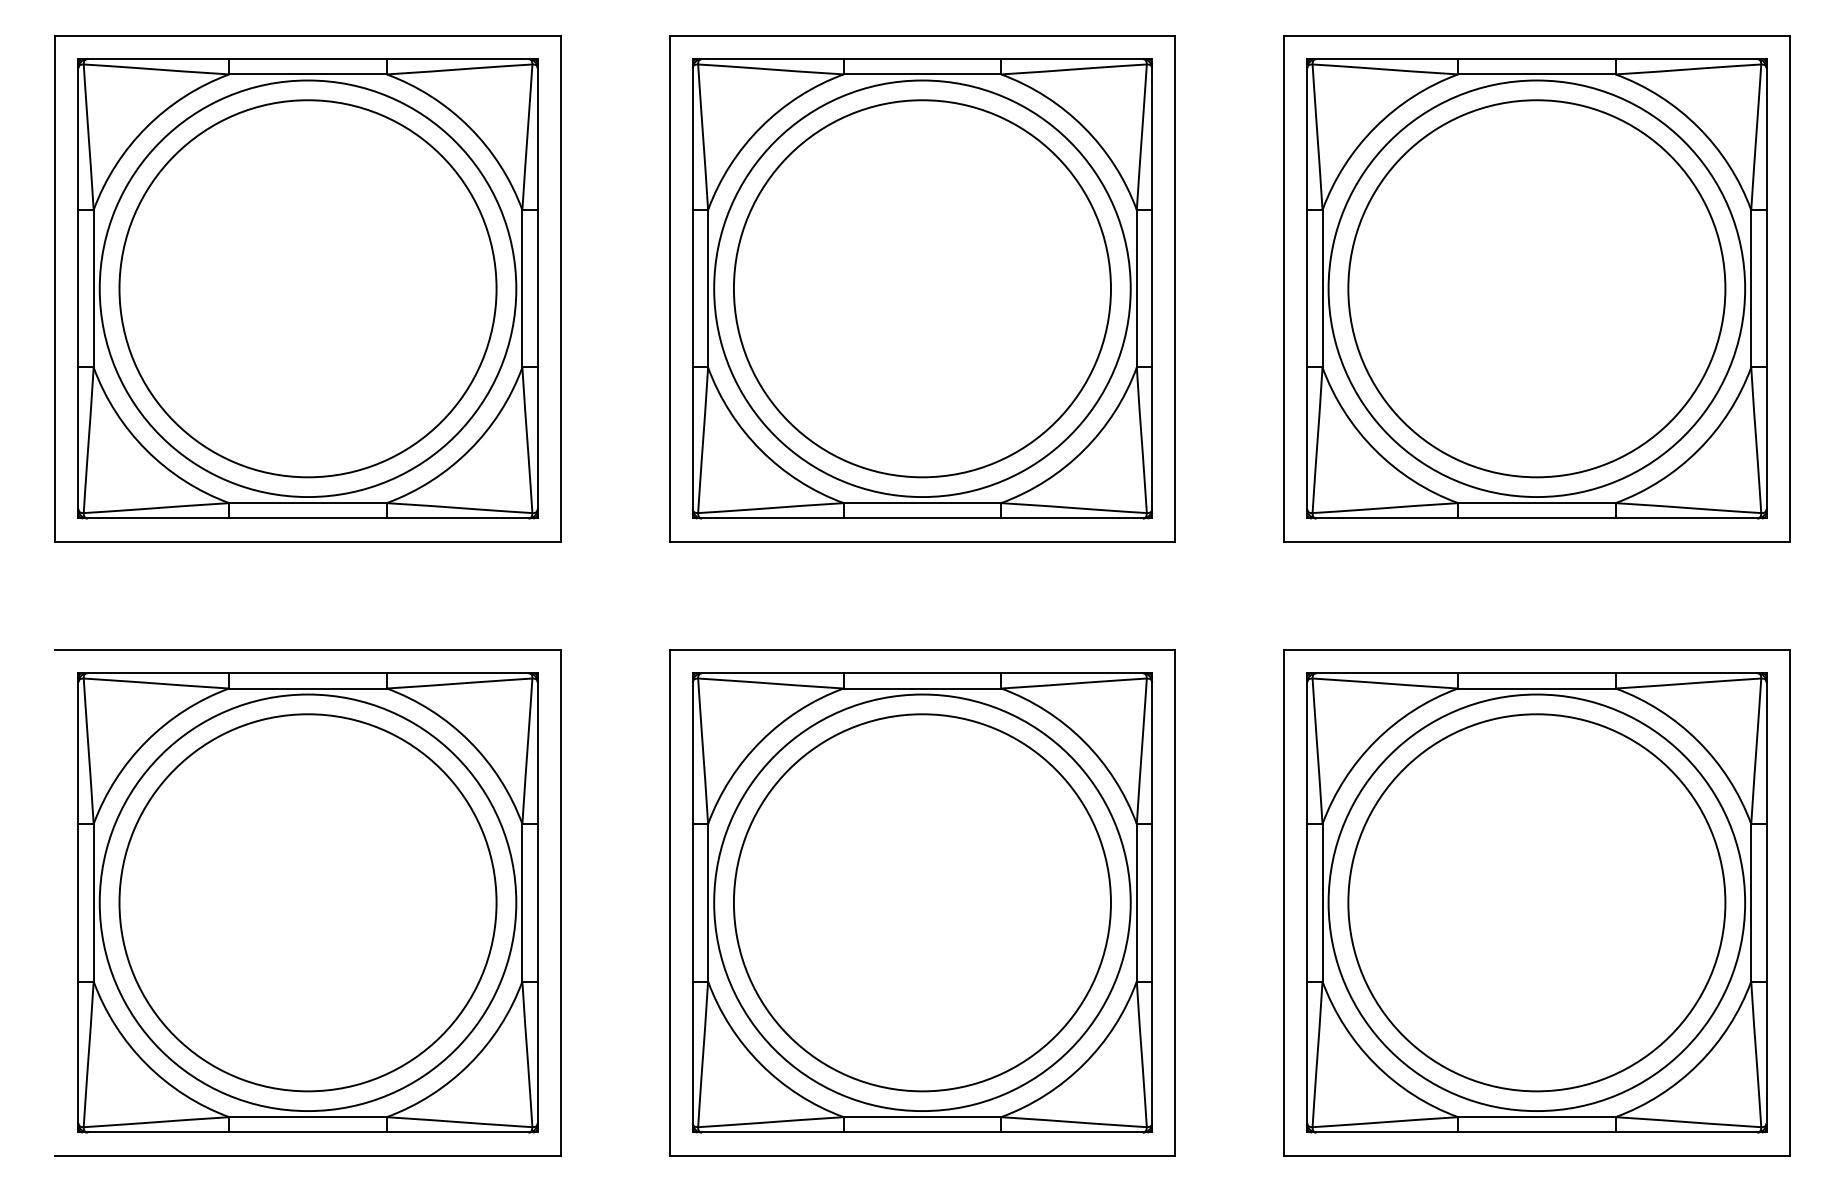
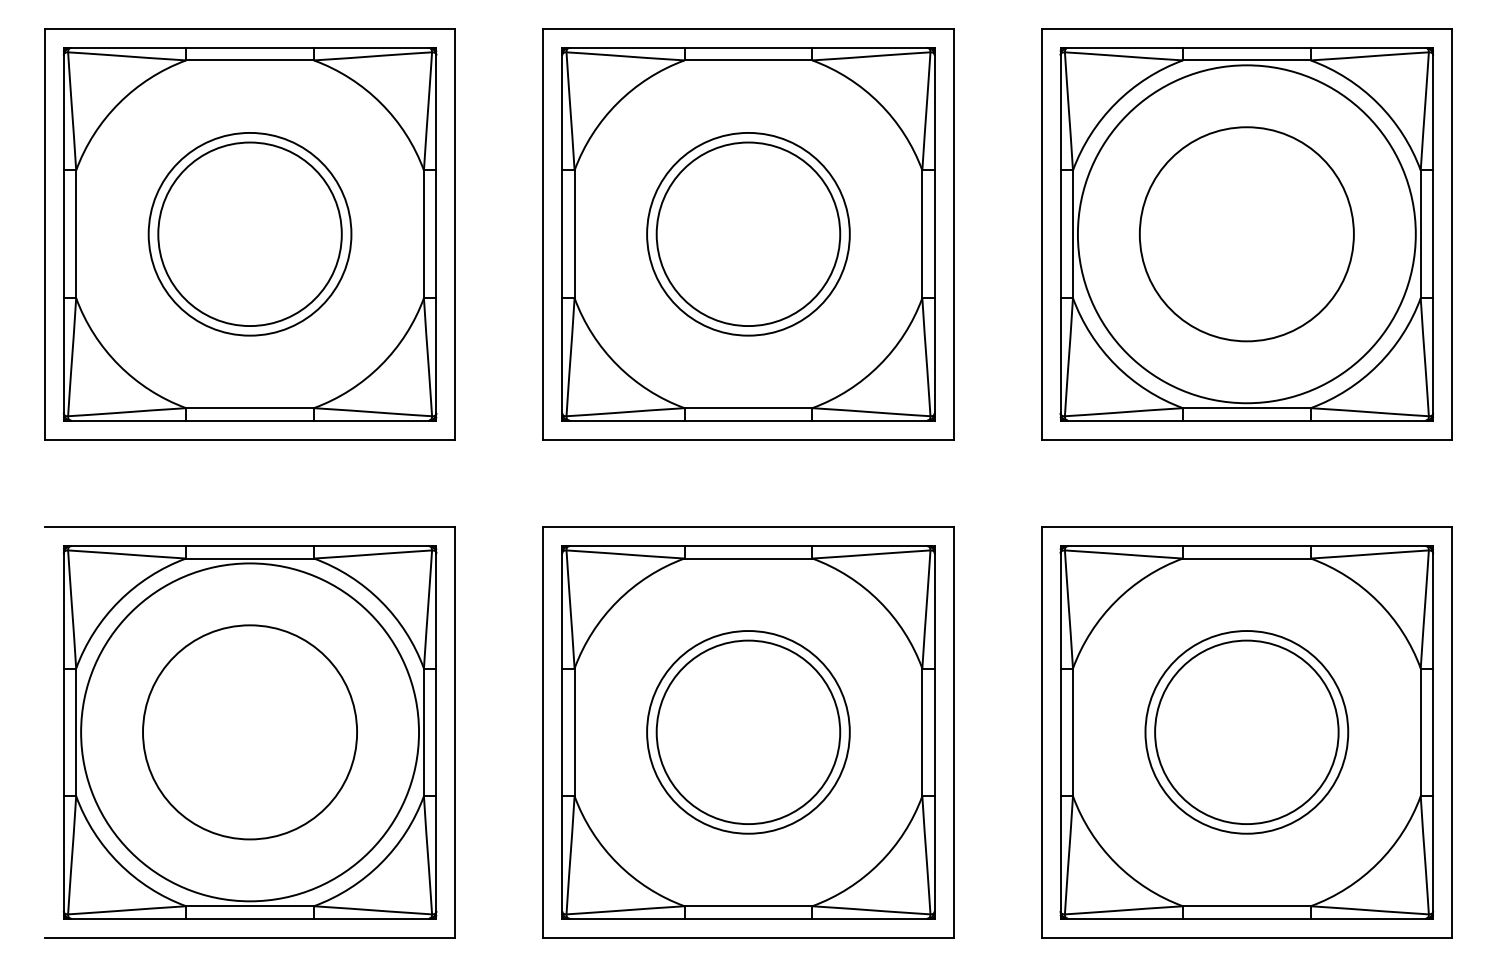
circle: (307, 289) -> (249, 234), size x0.6
circle: (308, 289) -> (250, 234), size x0.6
circle: (922, 289) -> (748, 234), size x0.6
circle: (922, 289) -> (748, 234), size x0.6
circle: (1536, 289) -> (1246, 234), size x0.7
circle: (307, 902) -> (249, 732), size x0.7
circle: (922, 902) -> (748, 732), size x0.6
circle: (922, 902) -> (748, 732), size x0.6
circle: (1536, 902) -> (1246, 732), size x0.6
circle: (1536, 902) -> (1246, 732), size x0.6

